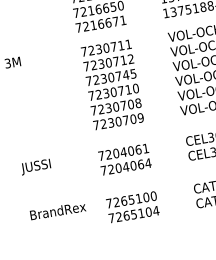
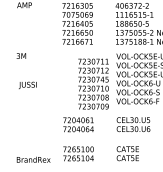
text: (112, 83) -> (93, 83), moved
text: (35, 167) -> (27, 85), moved
text: (57, 210) -> (33, 159), moved

